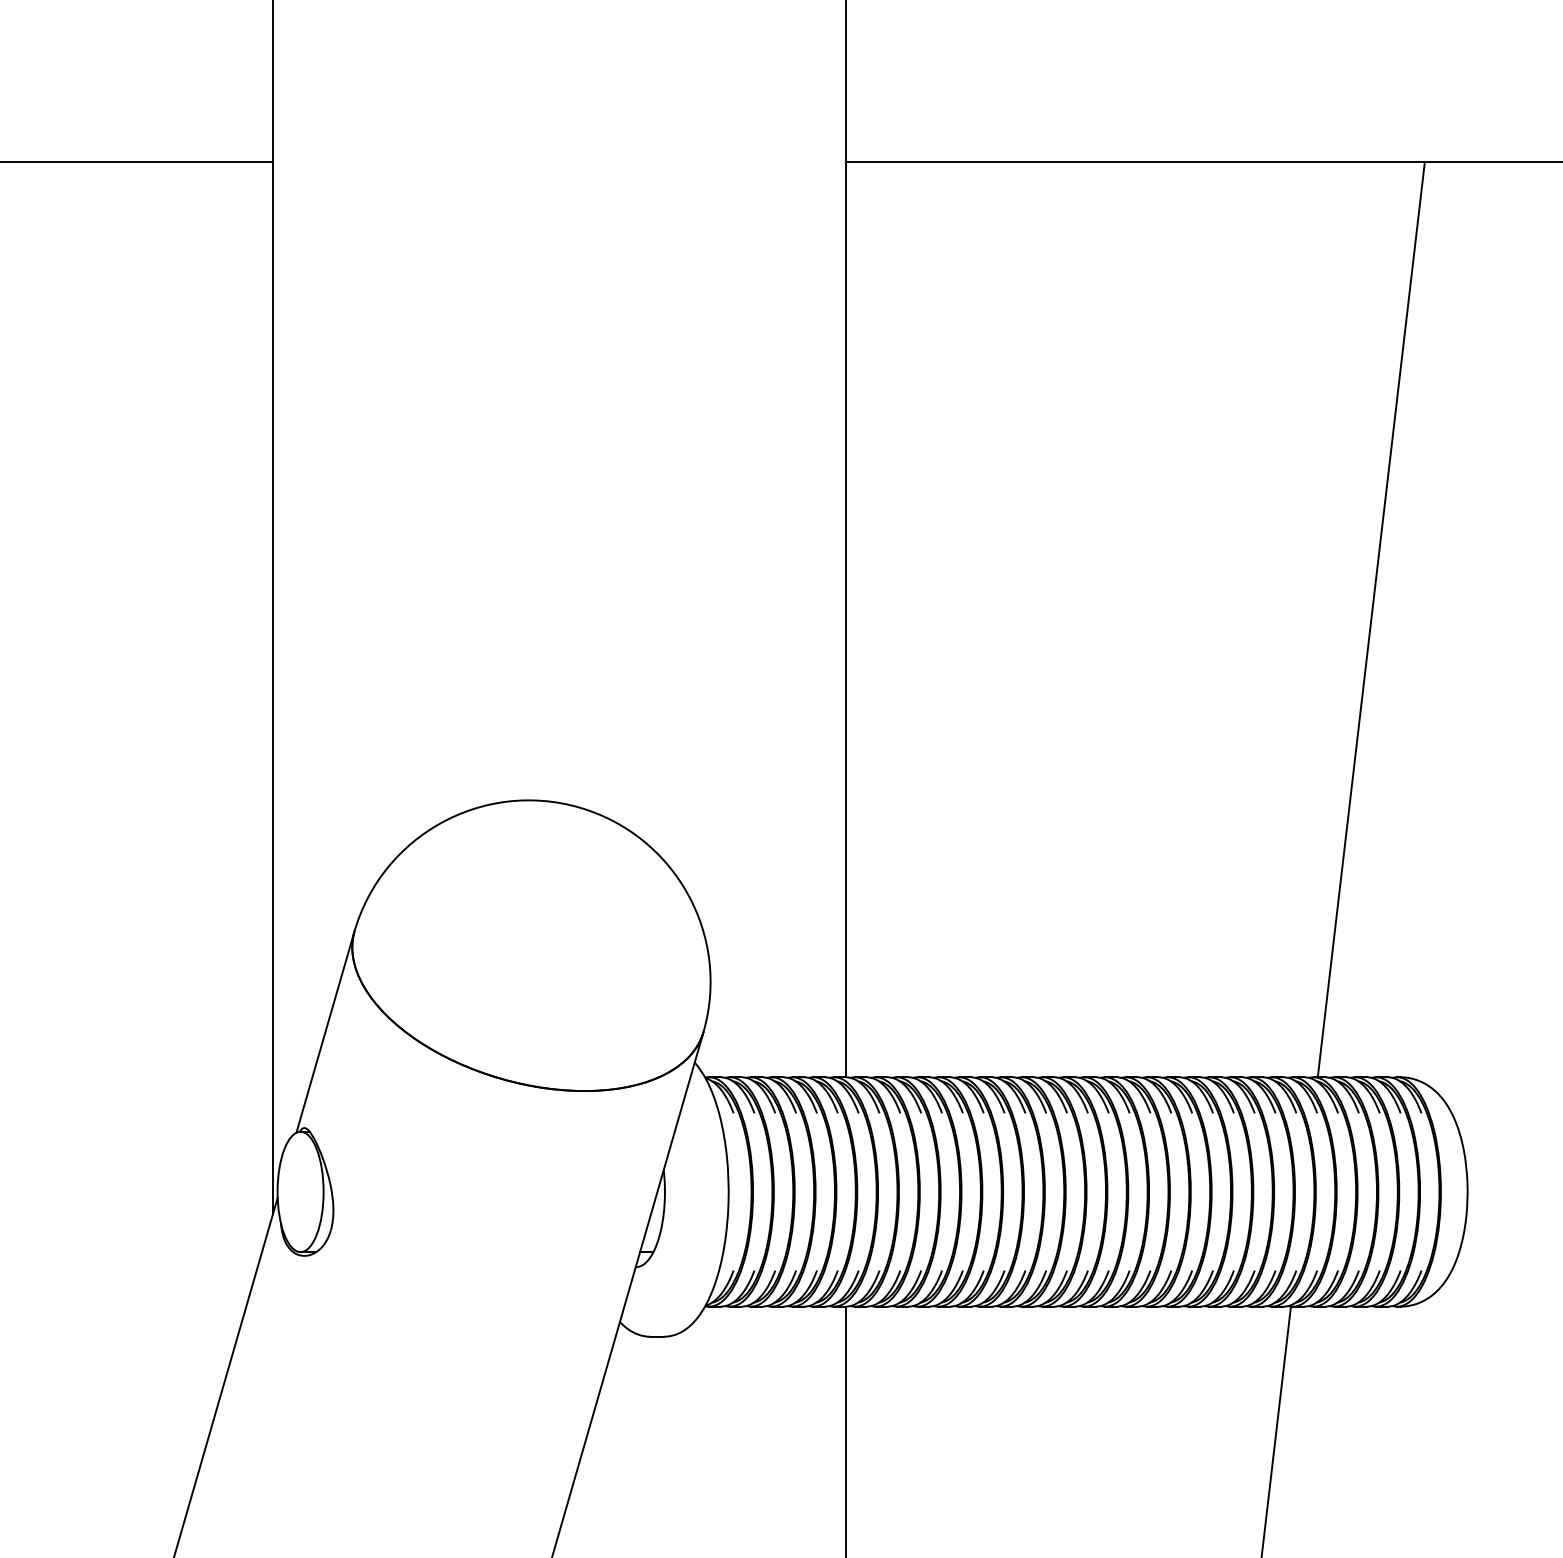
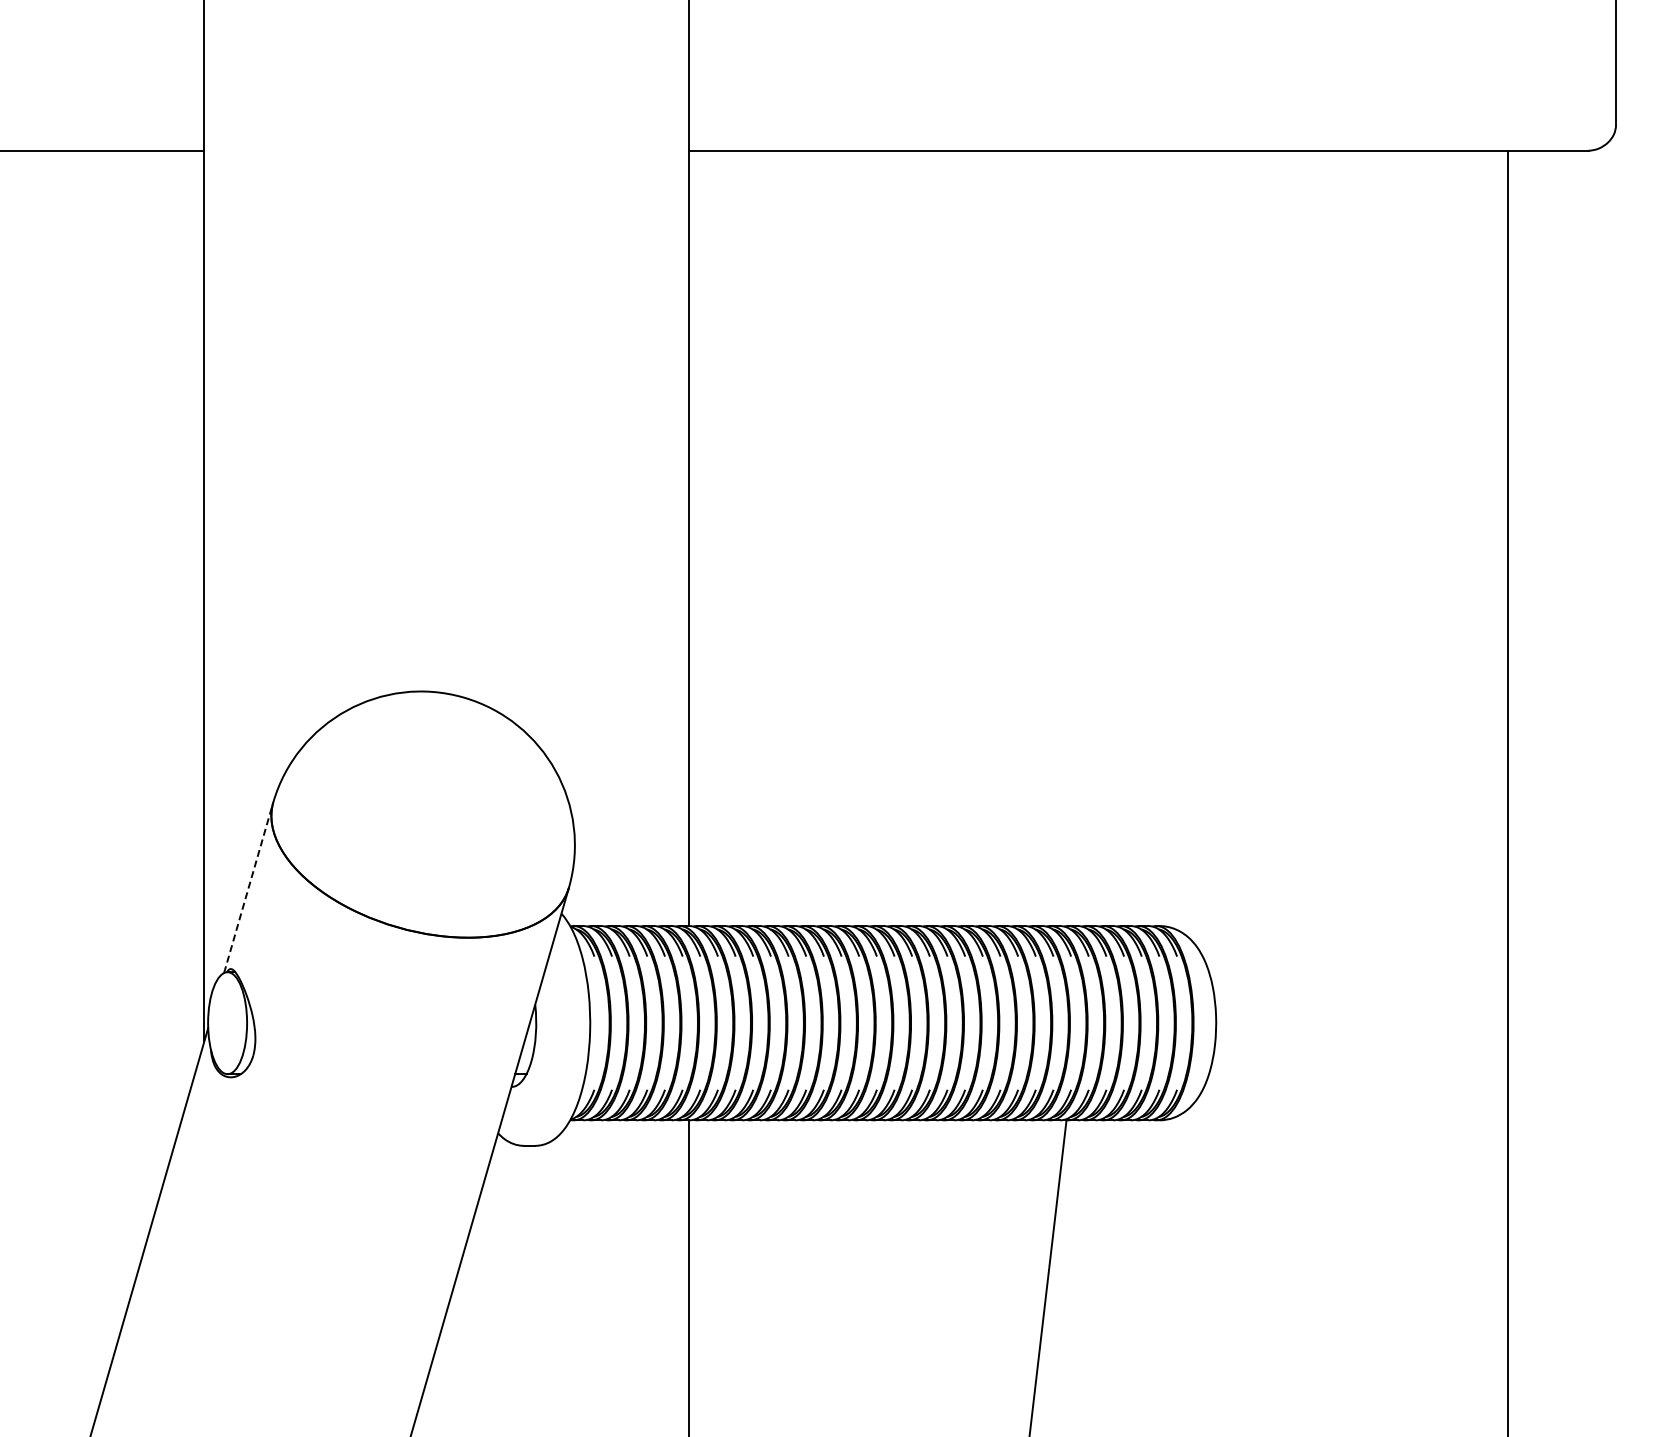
line: (1371, 619) -> (1134, 538), removed
line: (325, 1031) -> (248, 887), solid -> dashed

